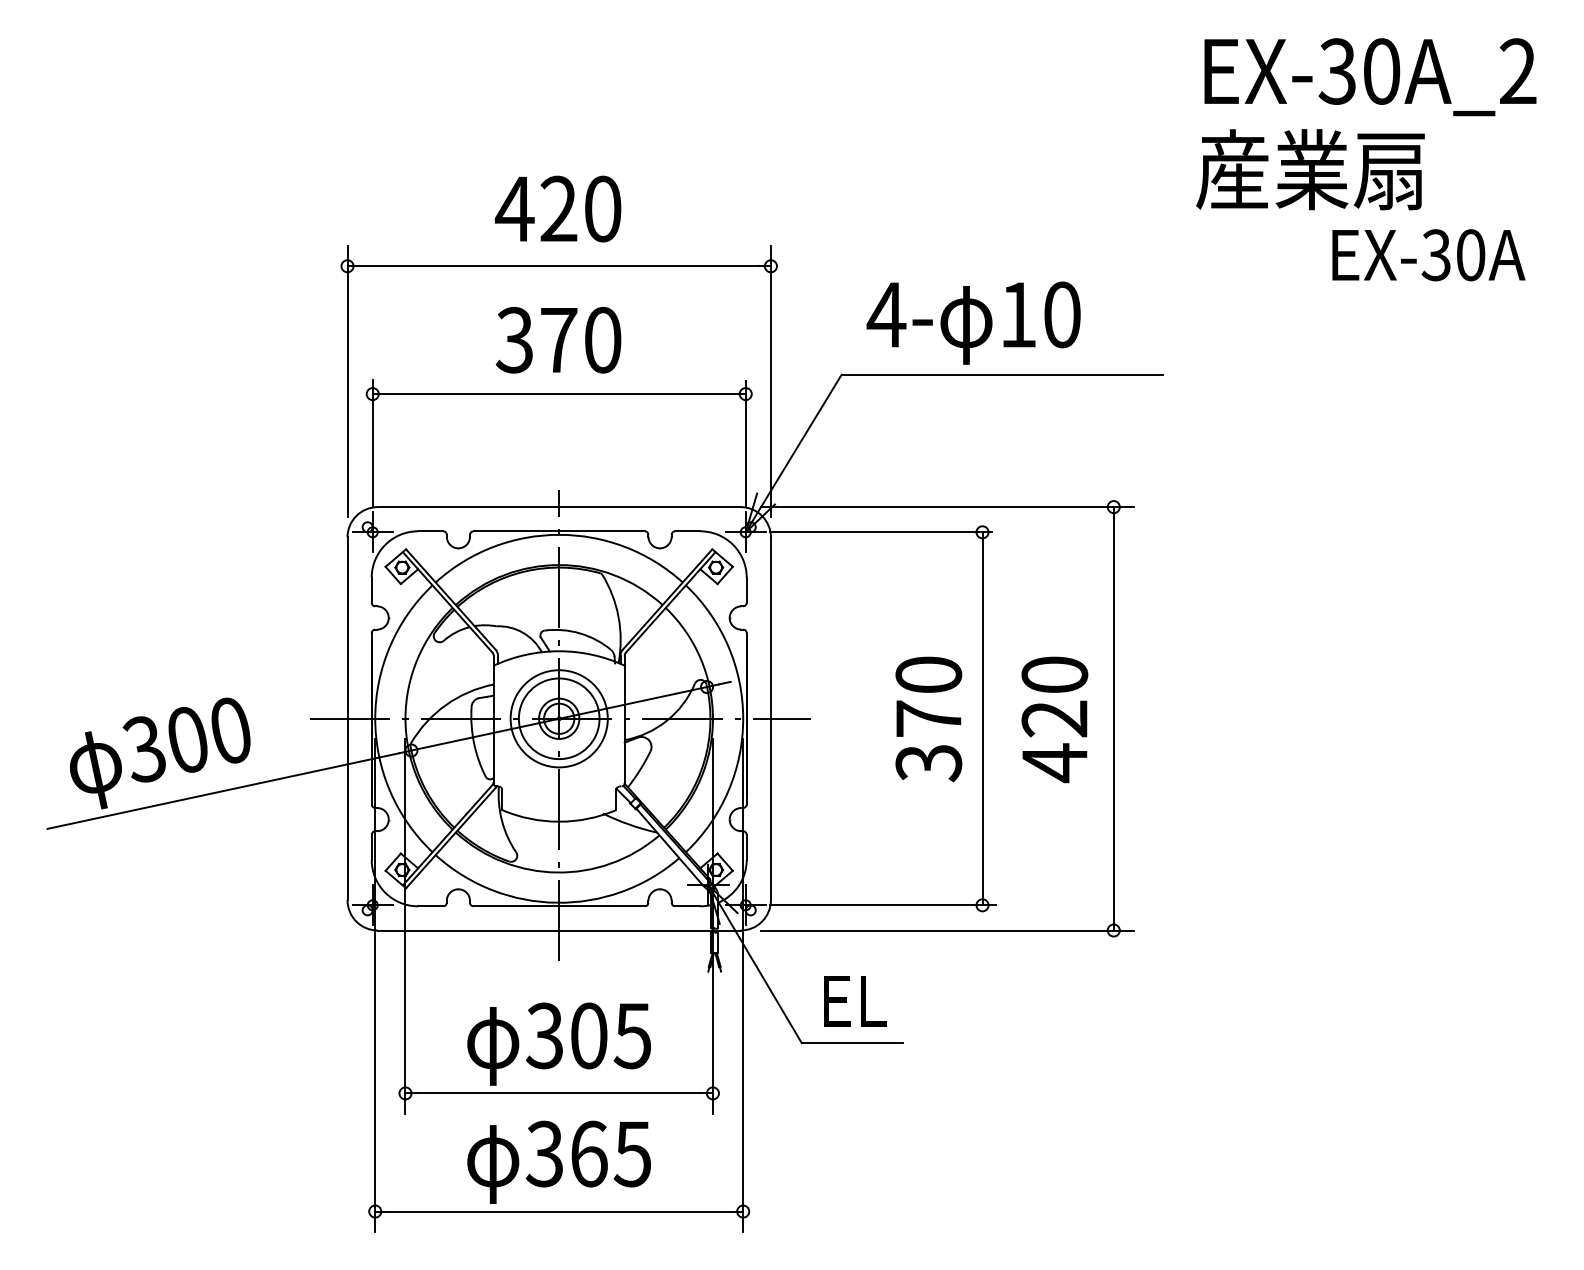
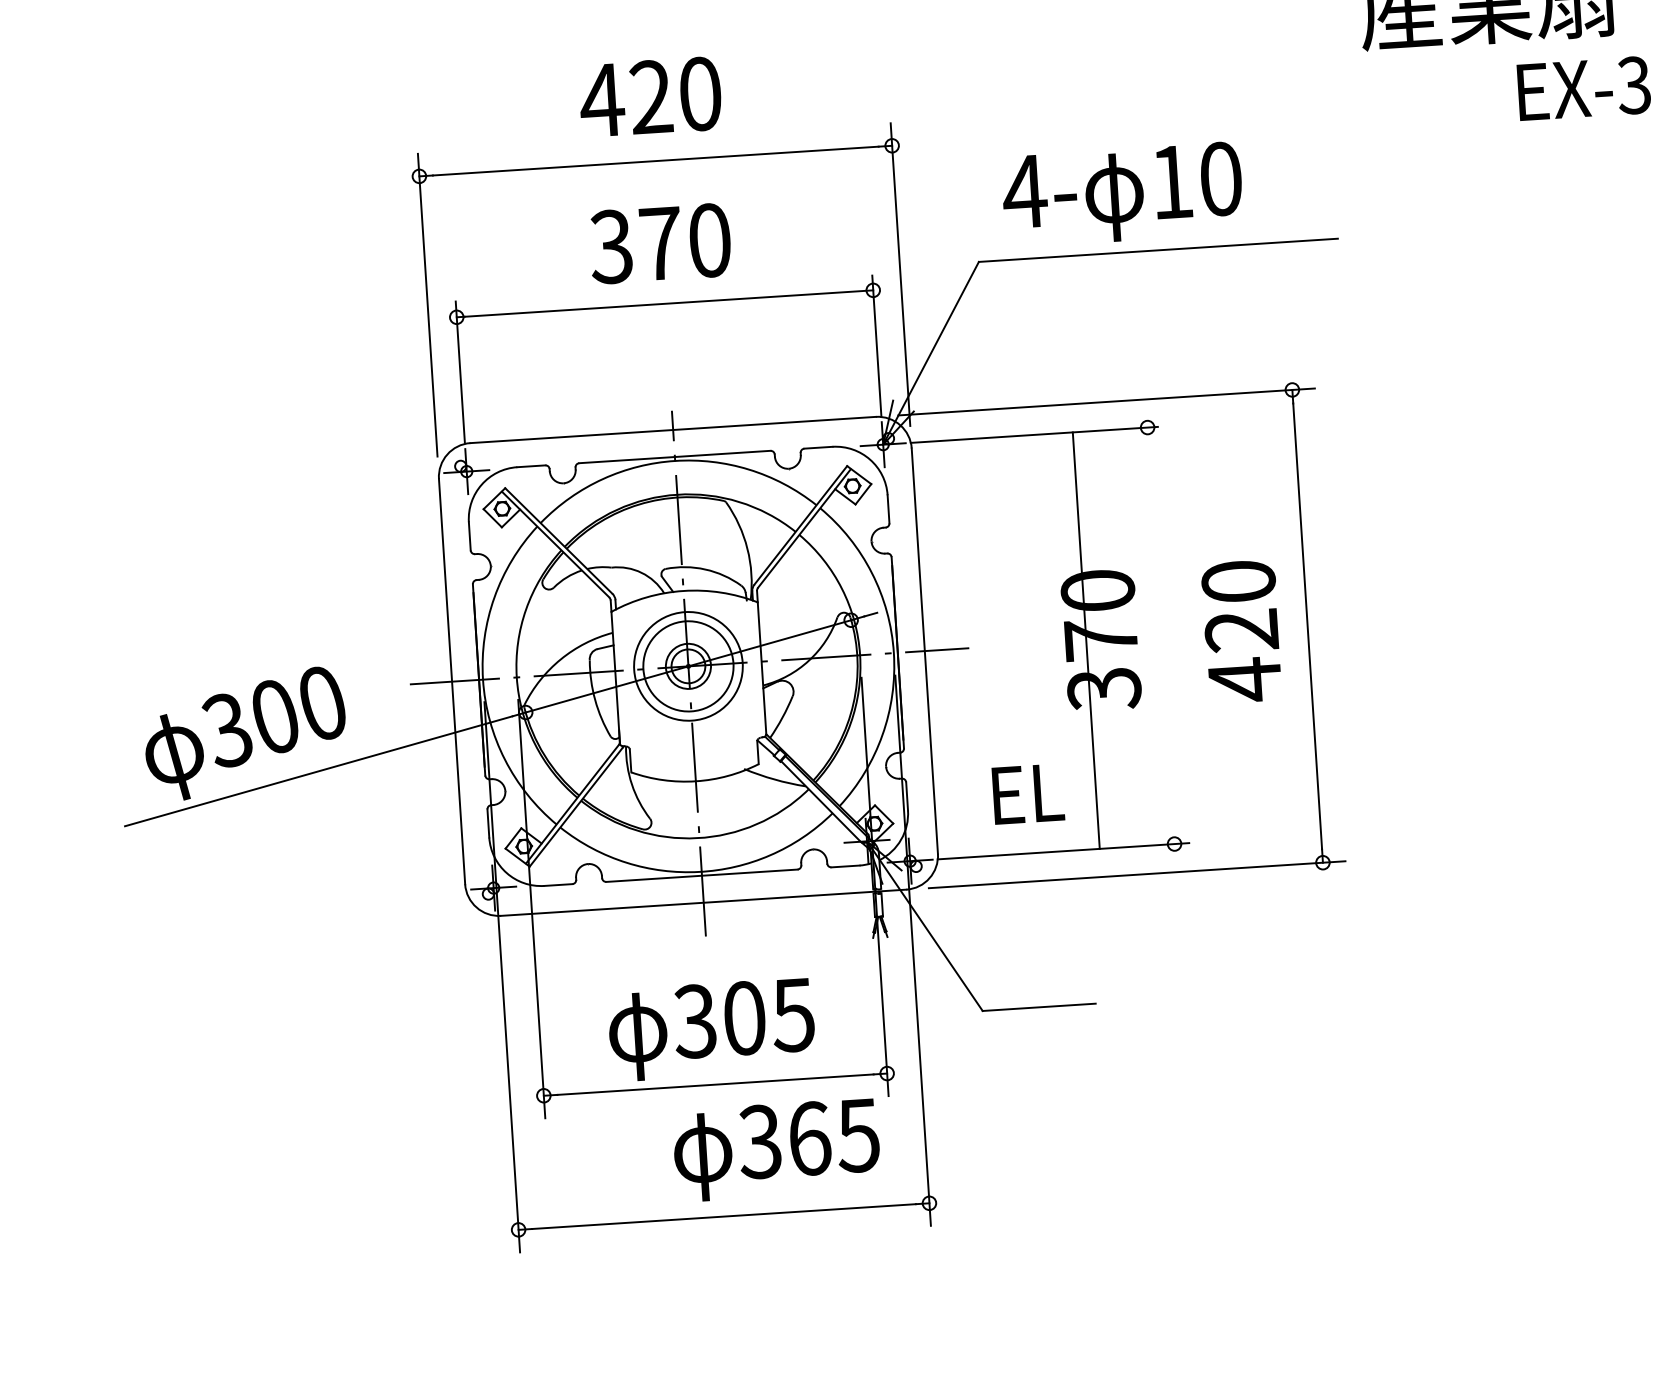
line: (982, 718) -> (1086, 640), moved
text: (855, 1001) -> (1028, 794), moved
text: (558, 1161) -> (776, 1149), moved

